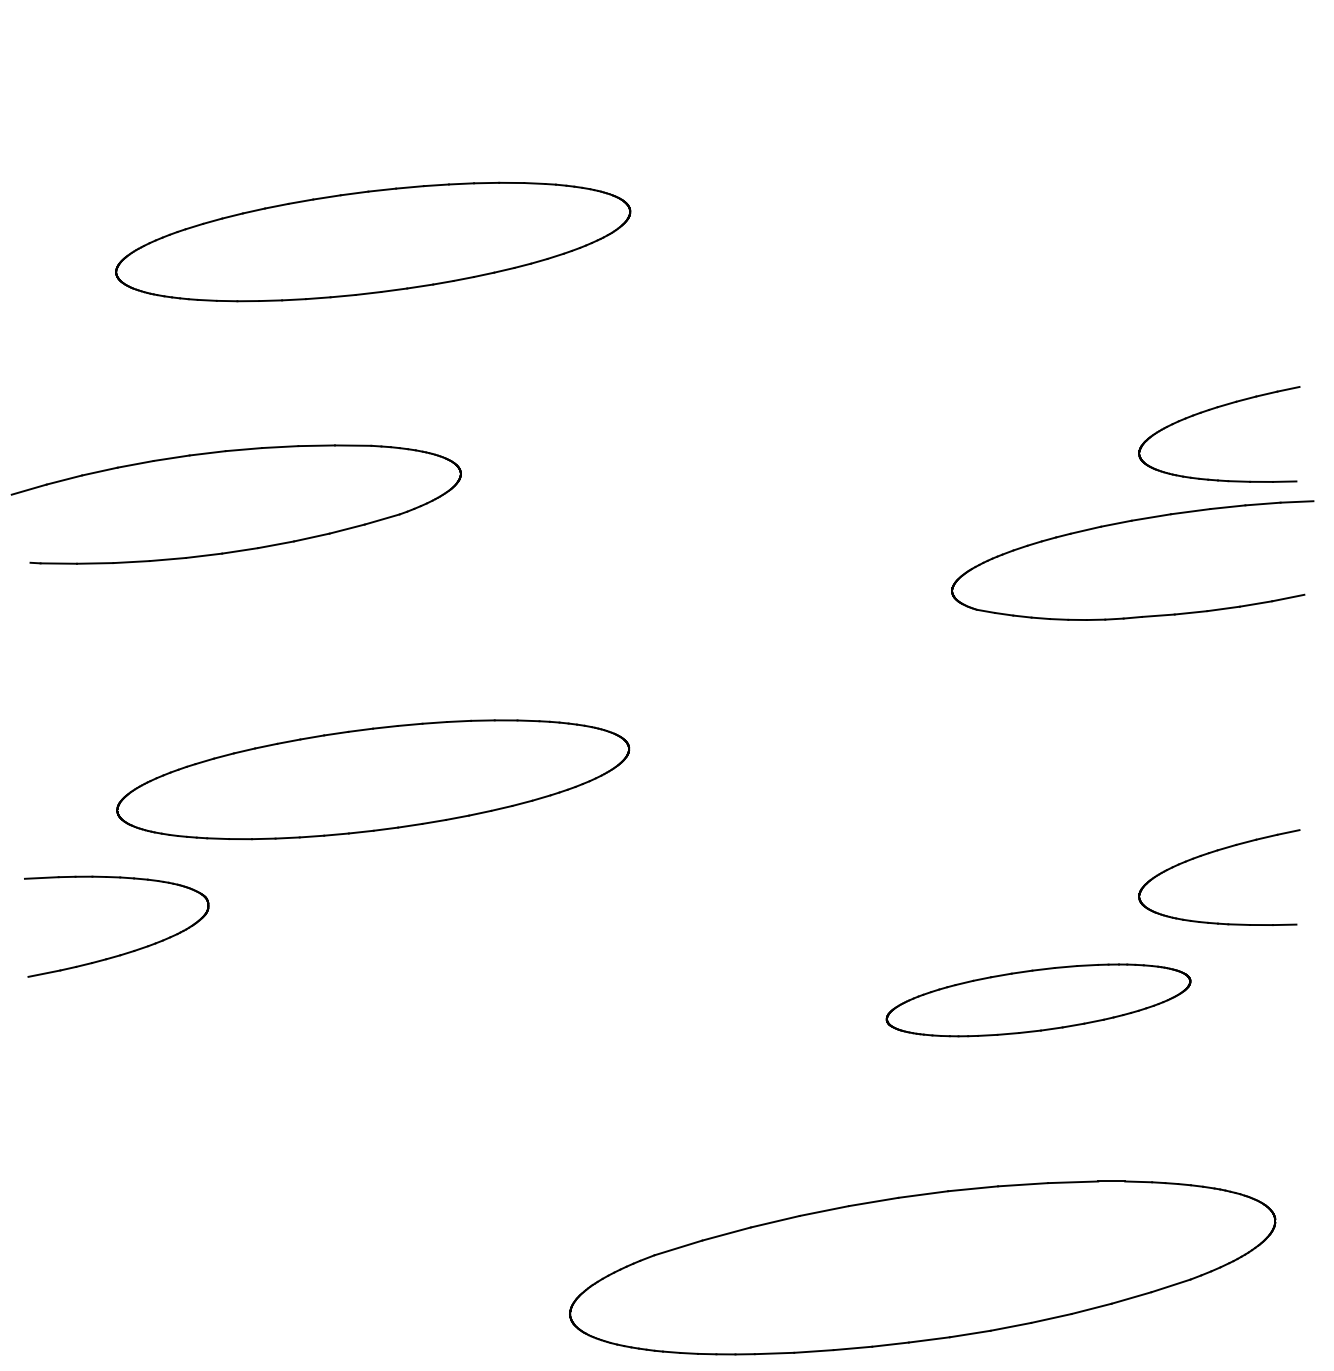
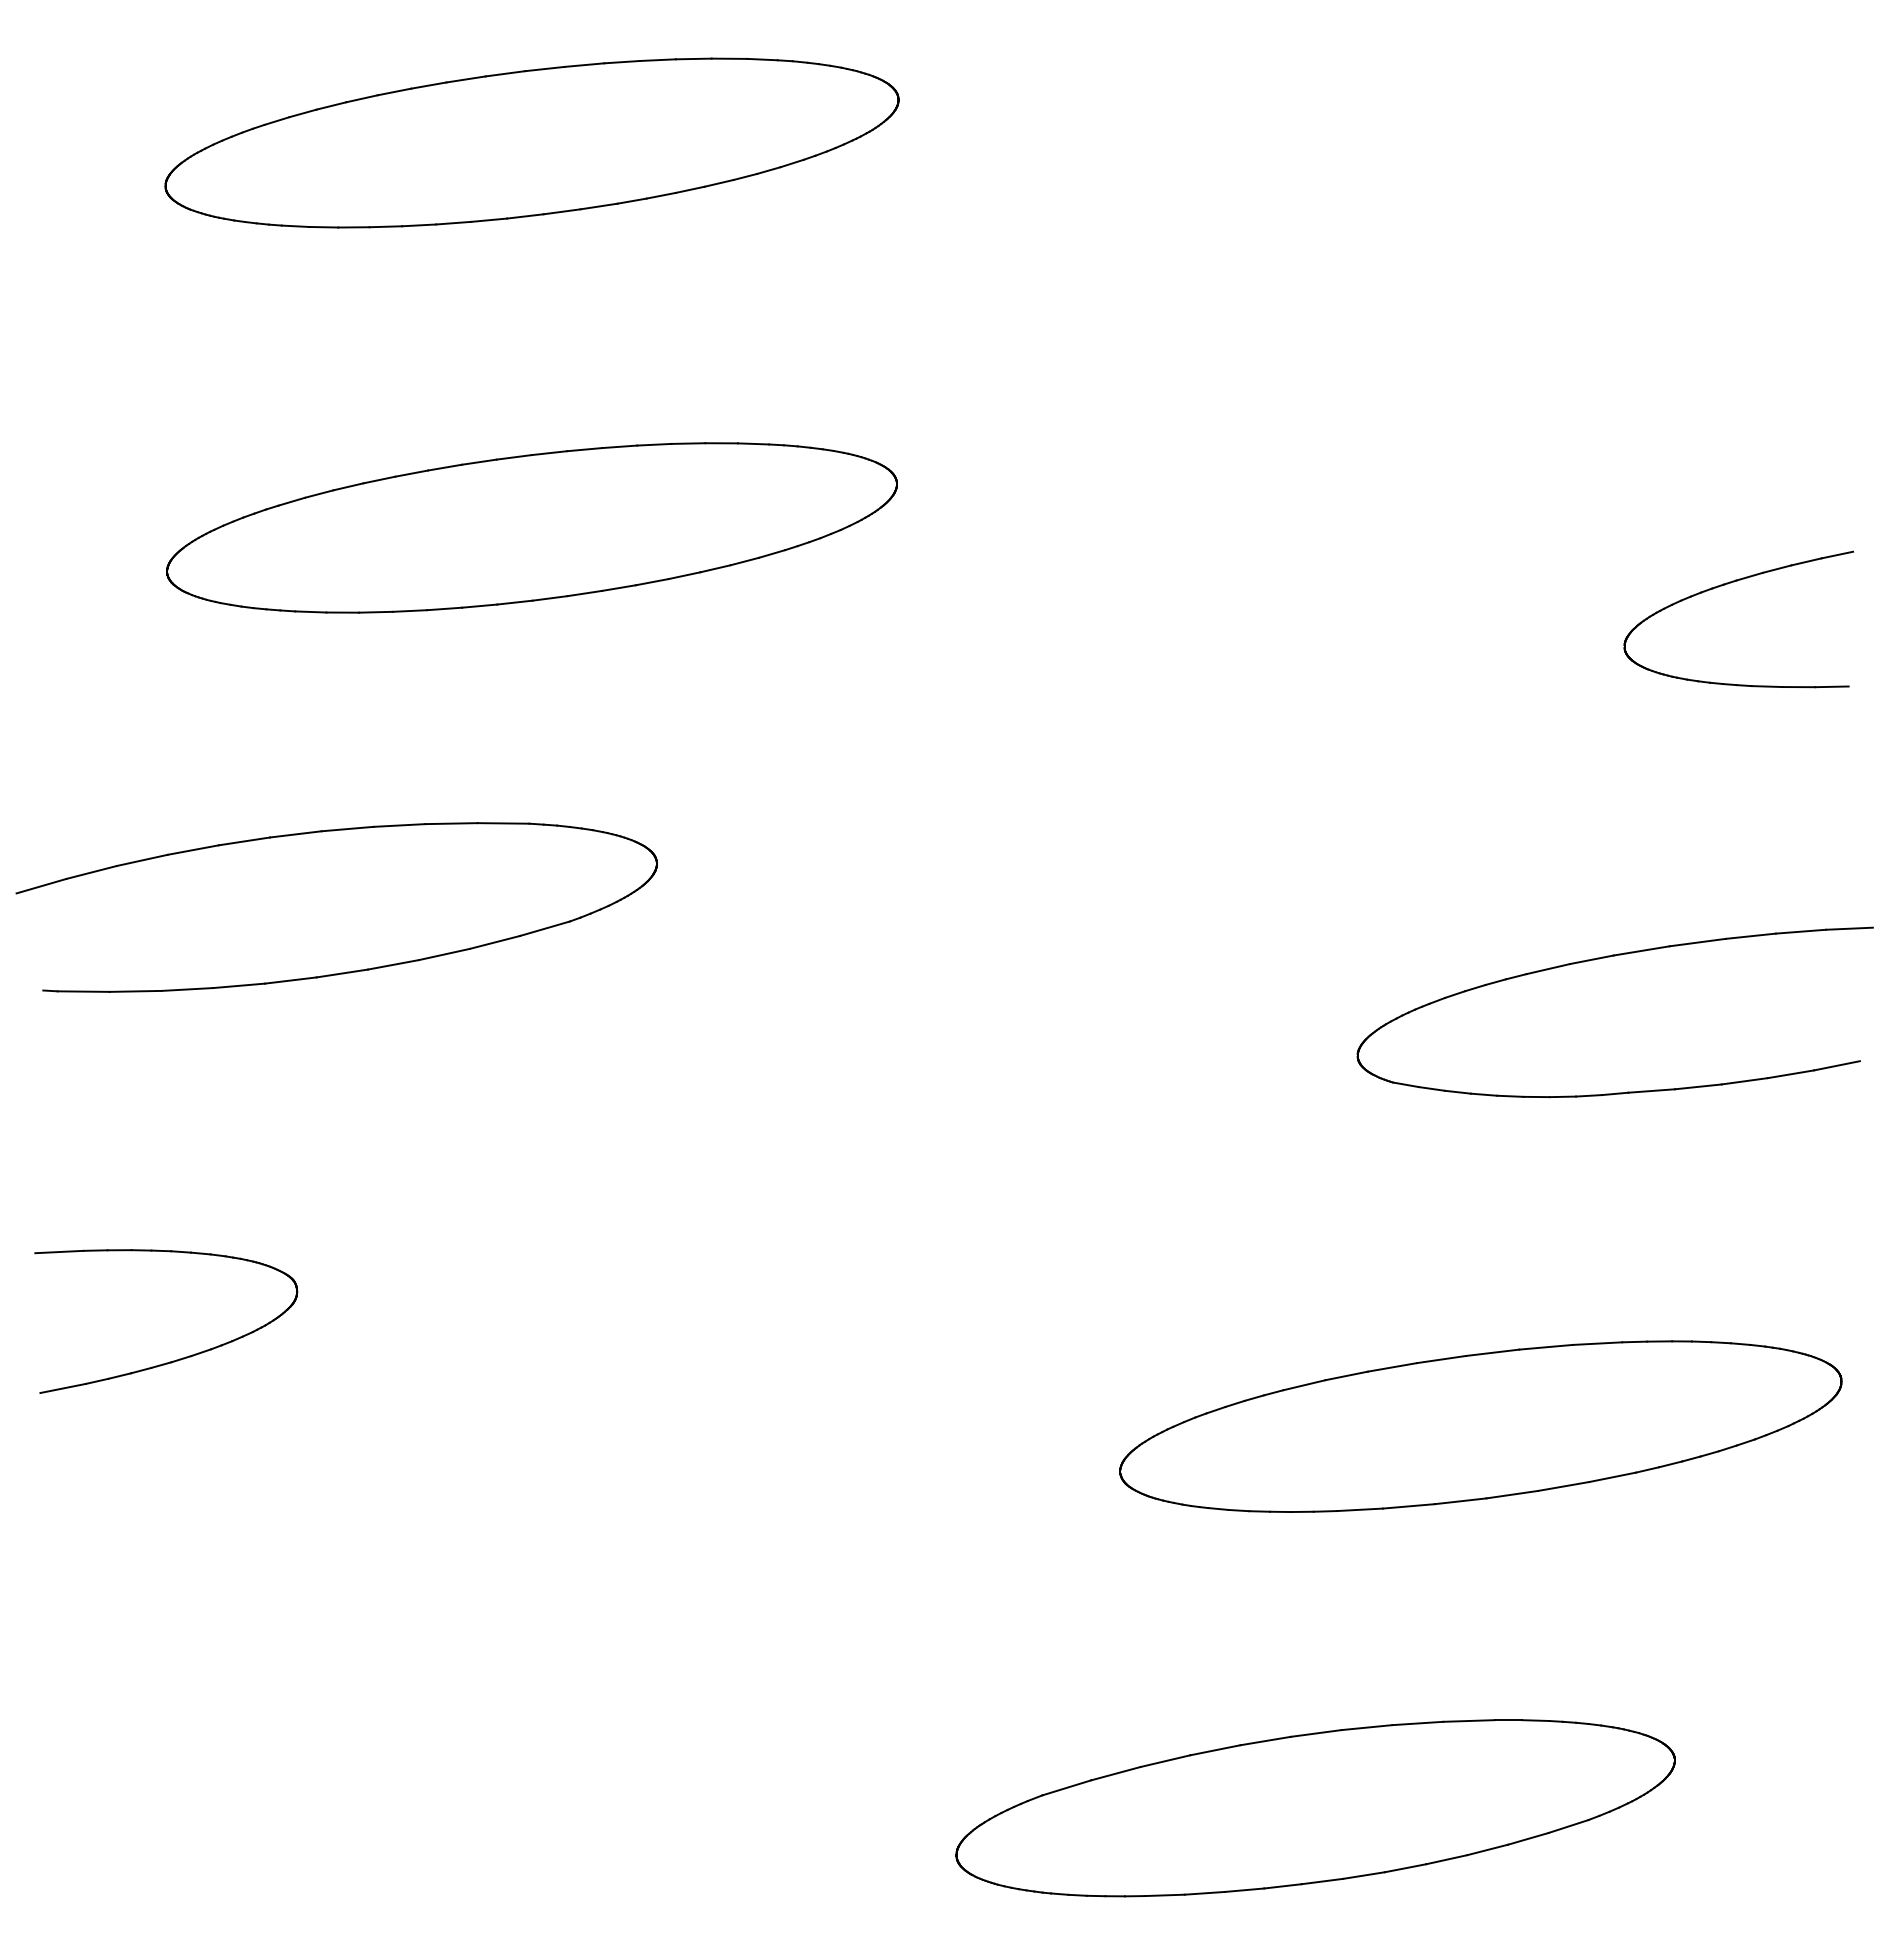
part: (372, 241) -> (531, 142), moved
part: (1125, 522) -> (1604, 958), moved
part: (243, 549) -> (347, 971), moved
part: (372, 779) -> (531, 527), moved
part: (1212, 853) -> (1728, 1216), removed
part: (1038, 1000) -> (1480, 1426), size x1.67
part: (922, 1268) -> (1315, 1808), size x0.71

